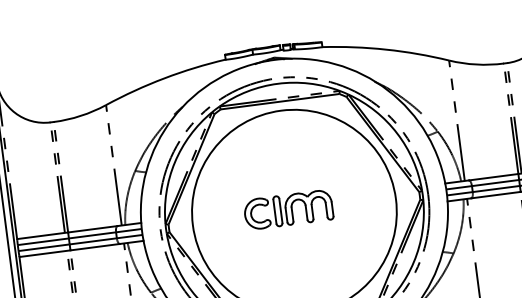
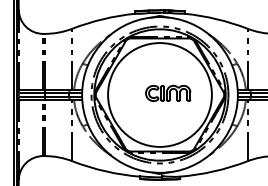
part: (288, 207) -> (168, 92), moved

